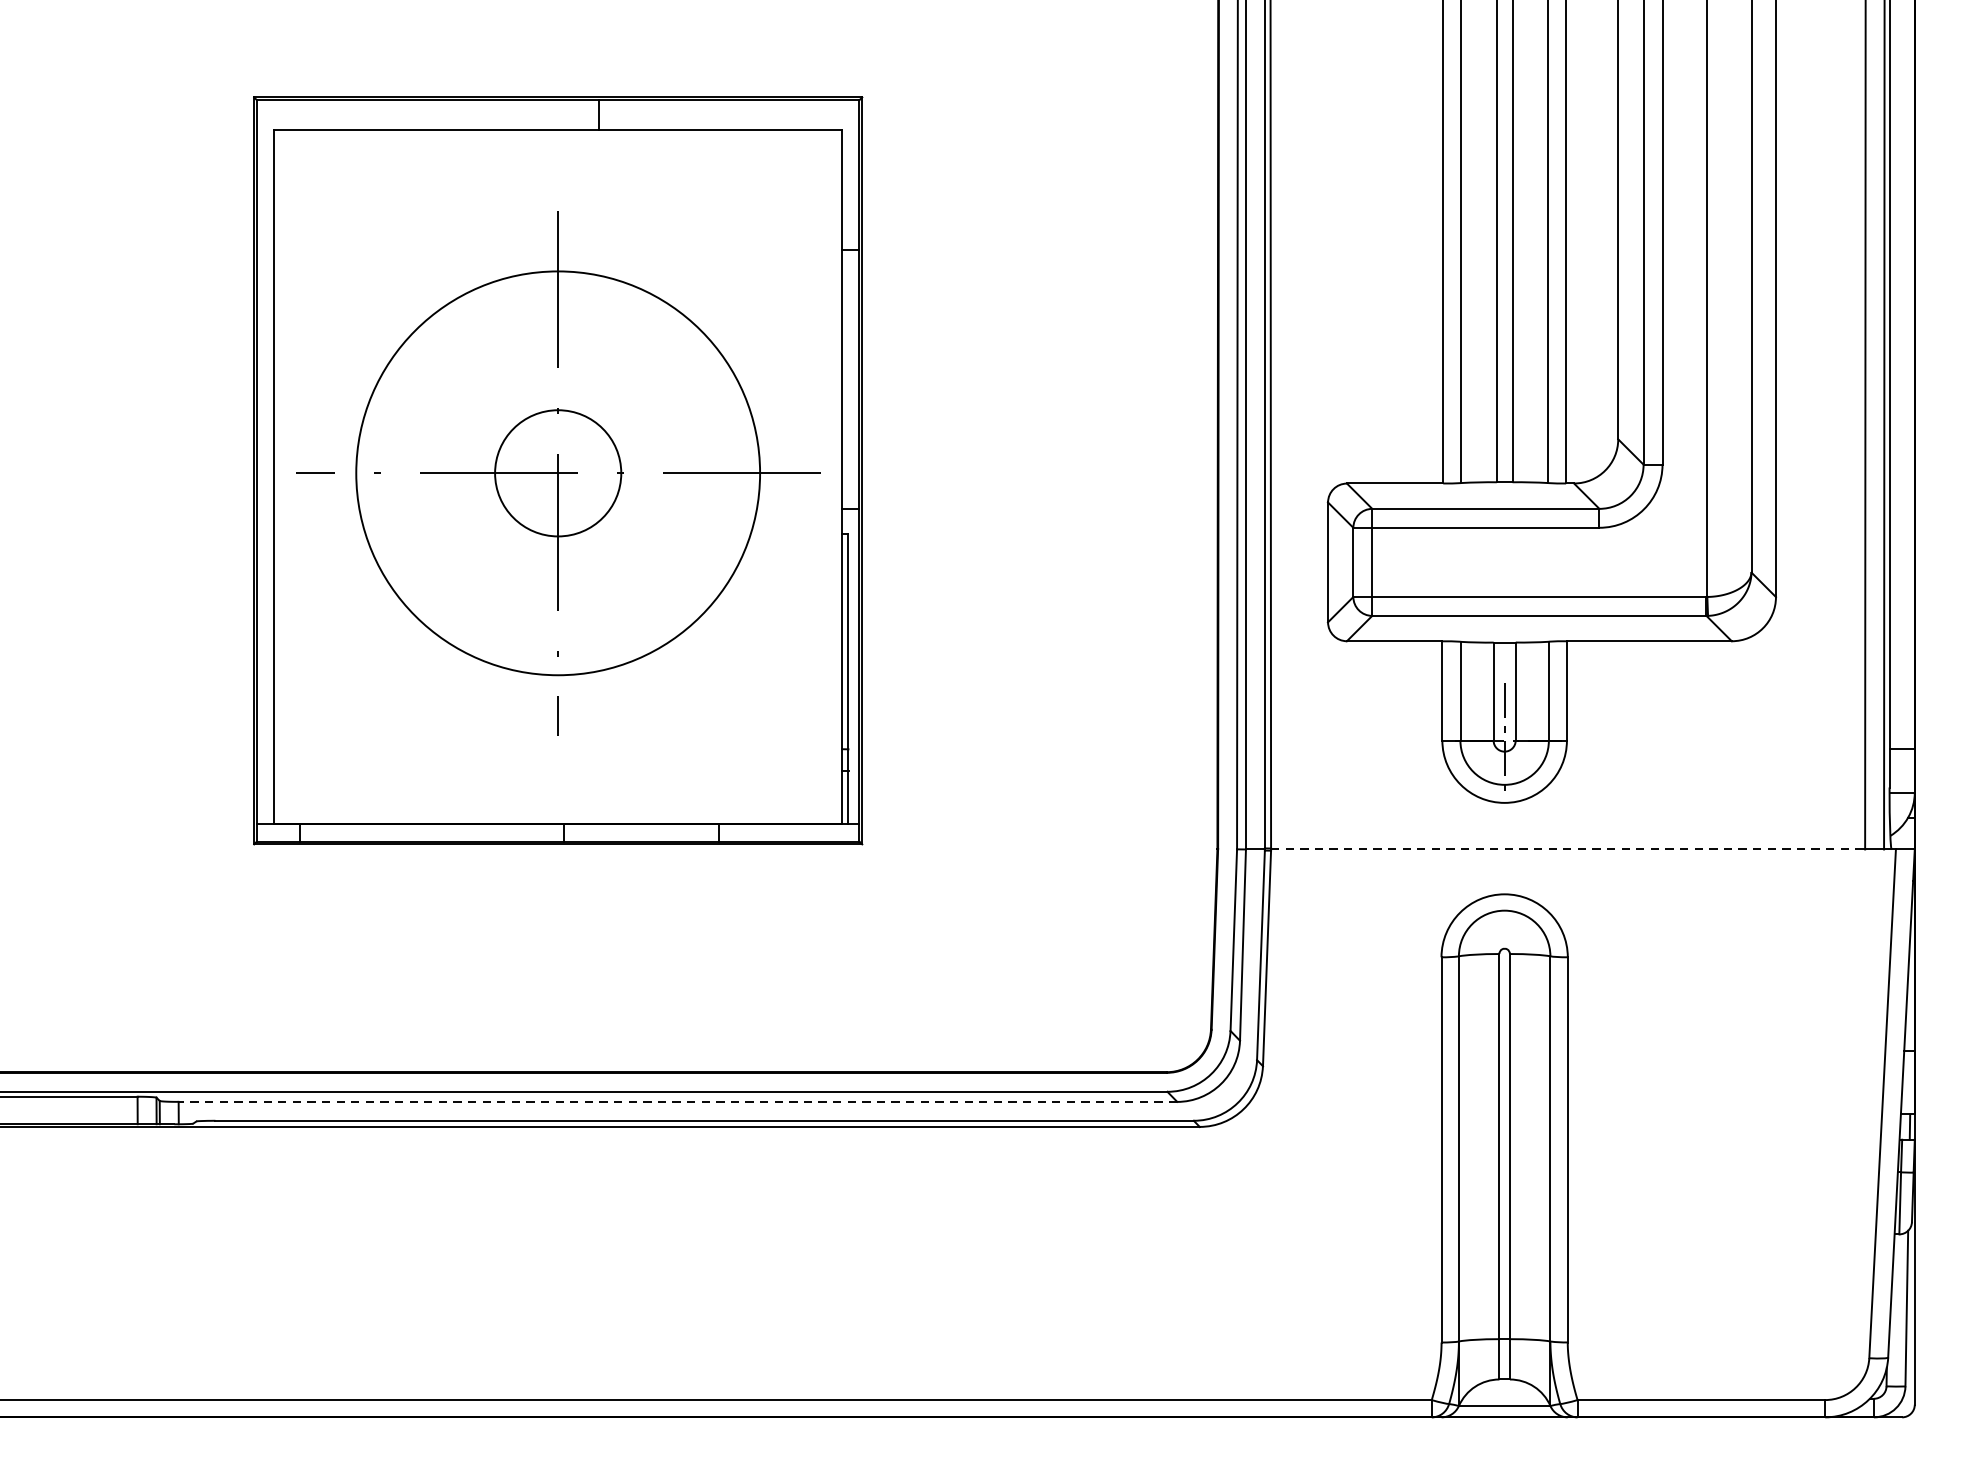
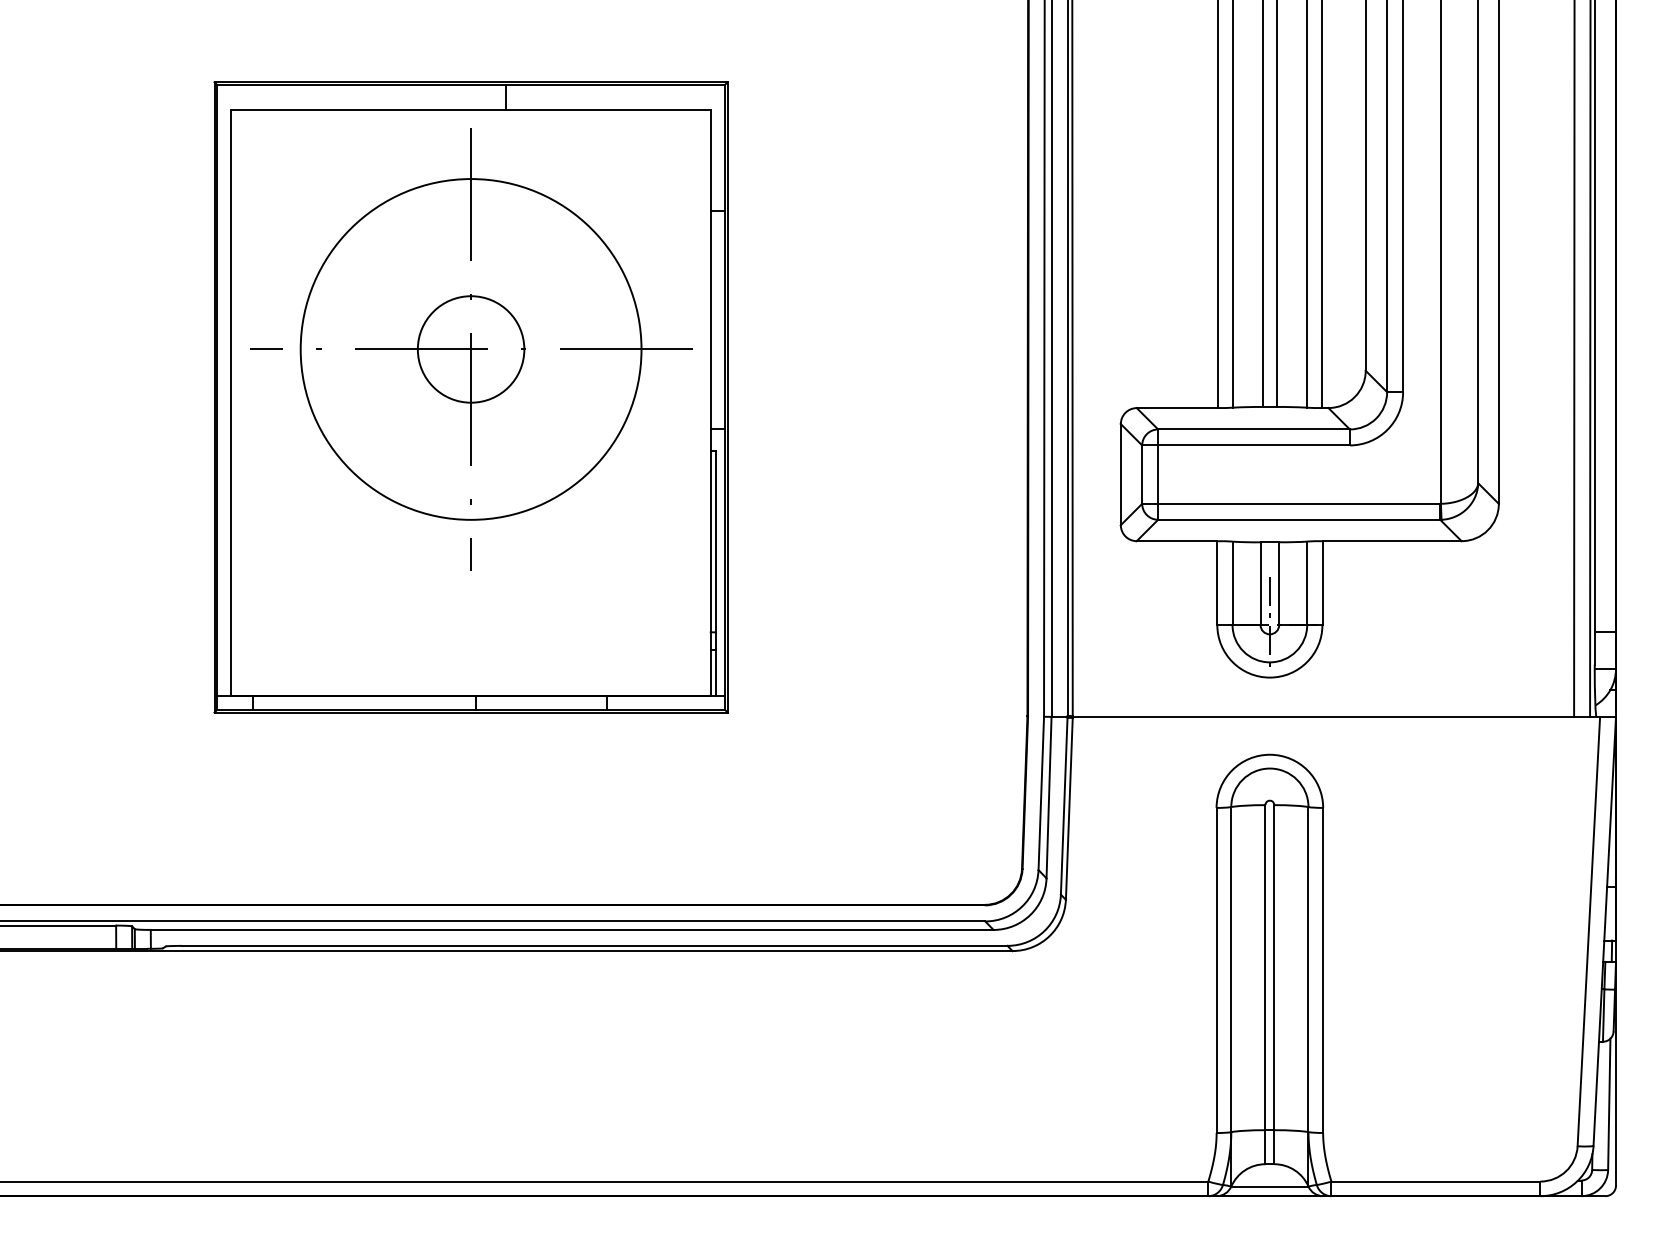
part: (558, 473) -> (471, 349), moved
line: (1568, 848) -> (1323, 716), dashed -> solid
line: (677, 1101) -> (571, 929), dashed -> solid

